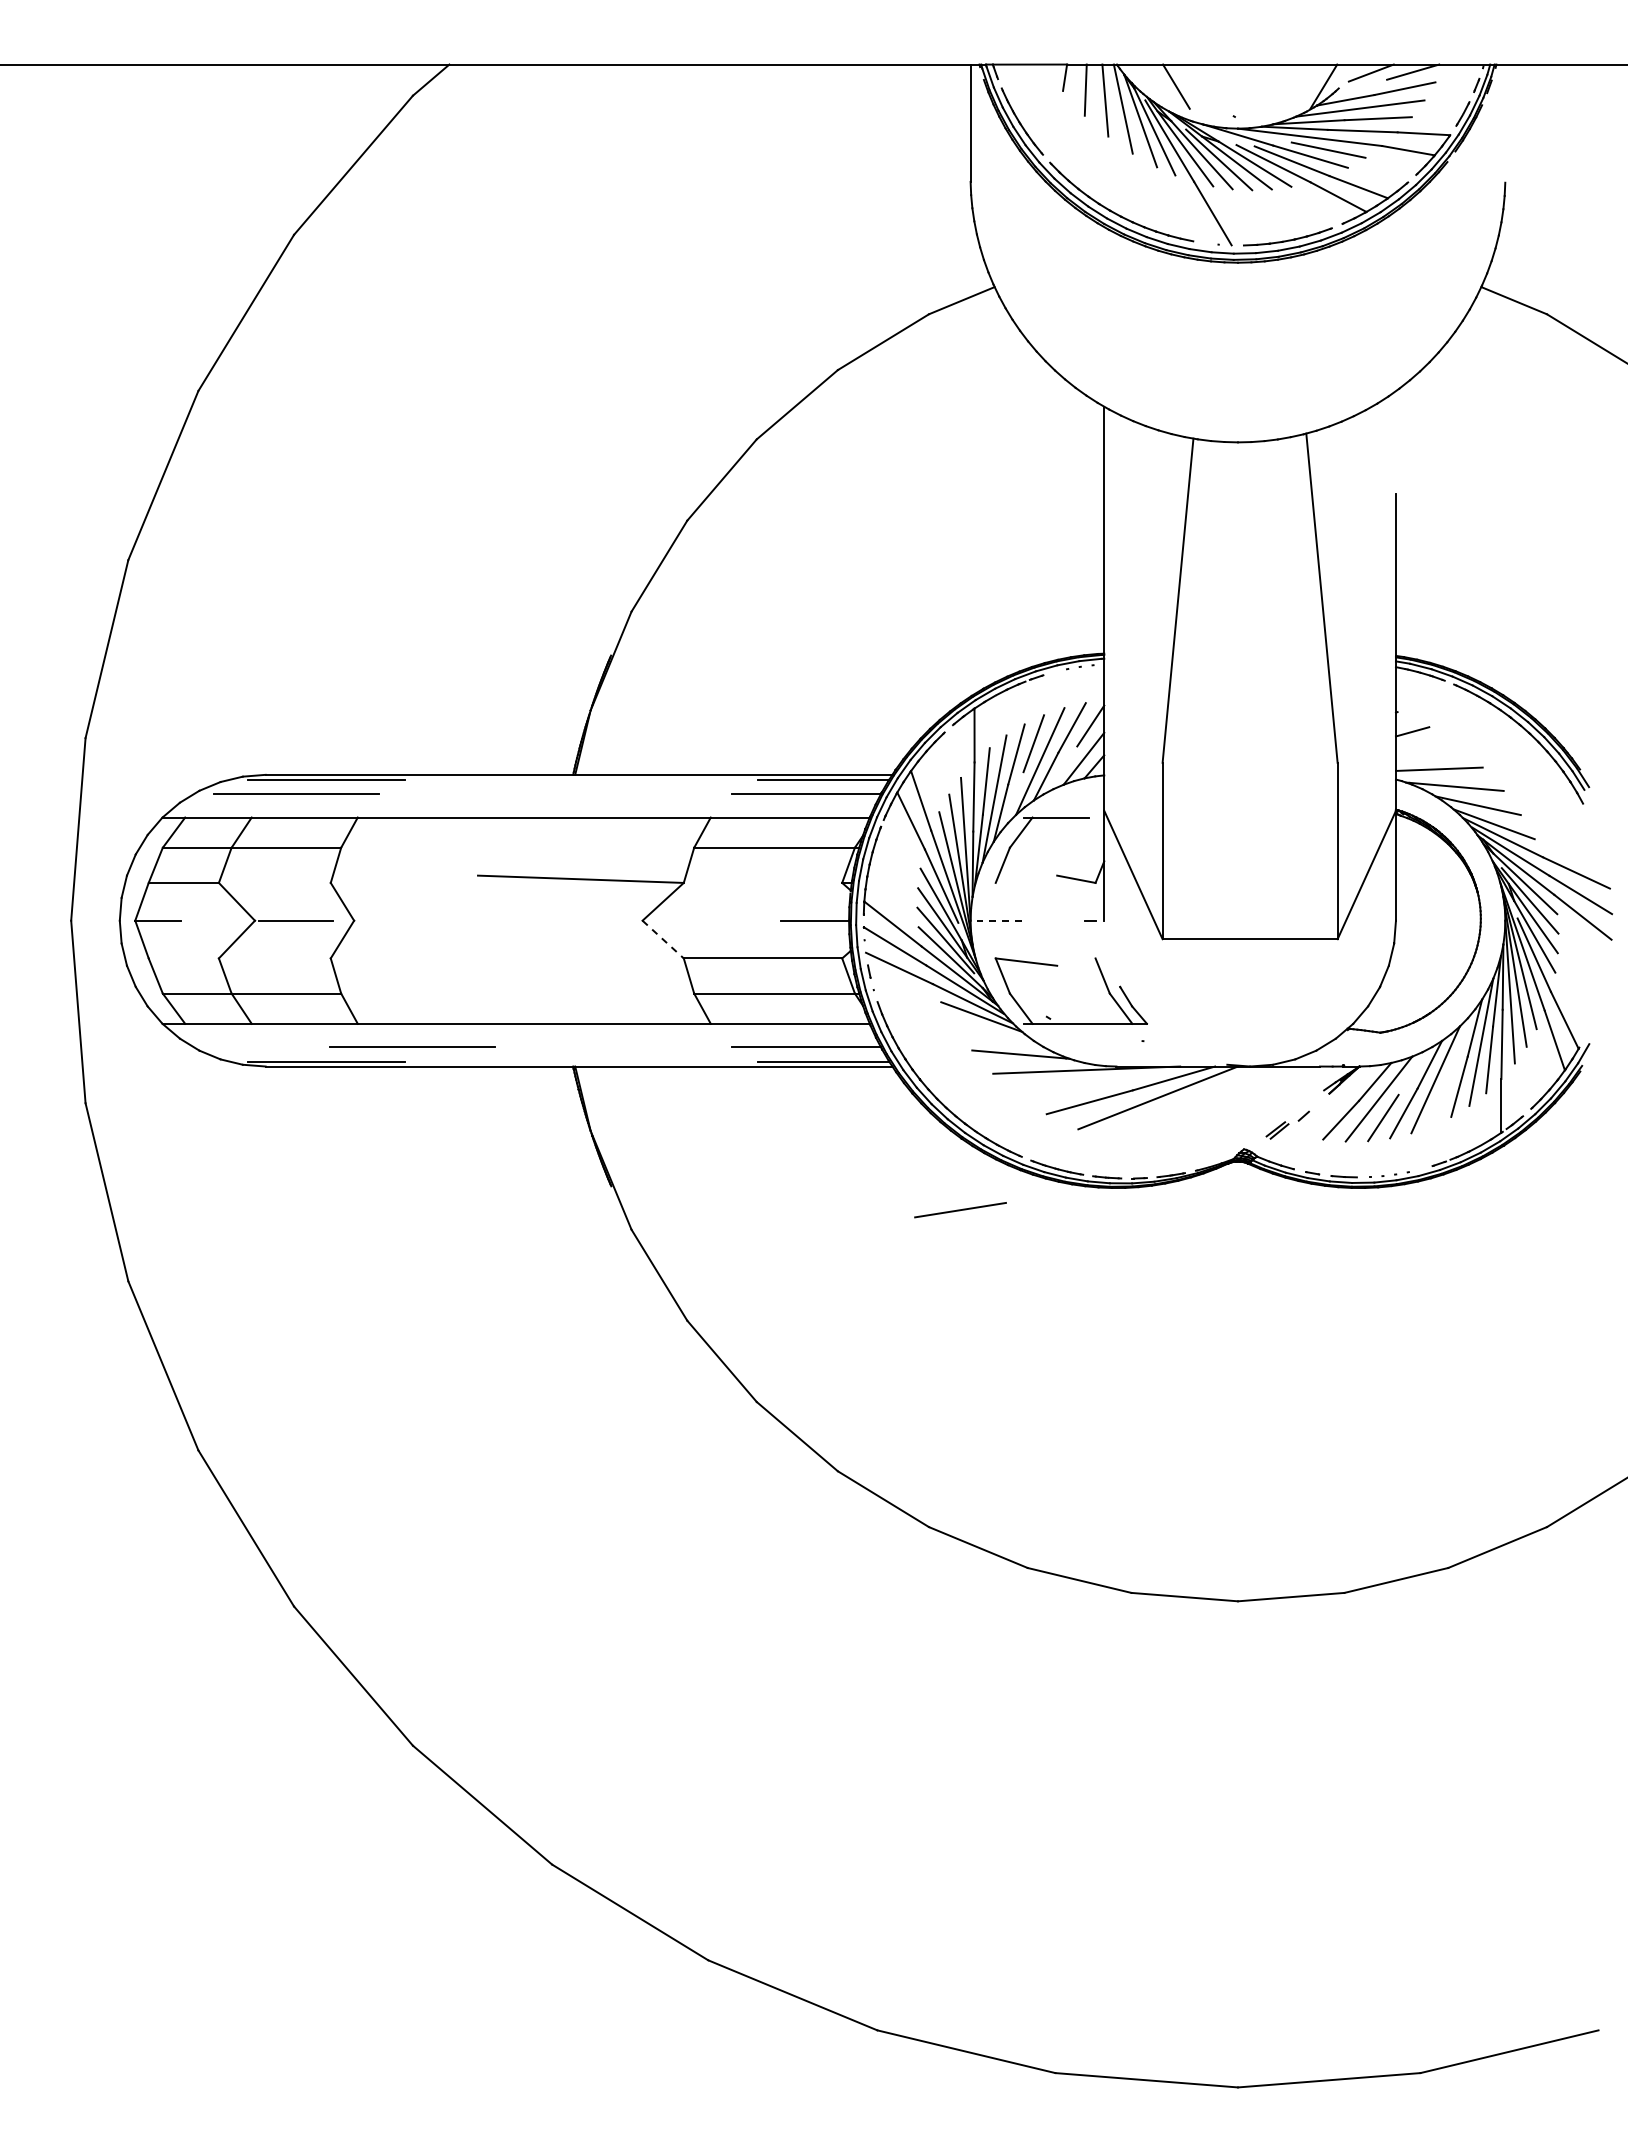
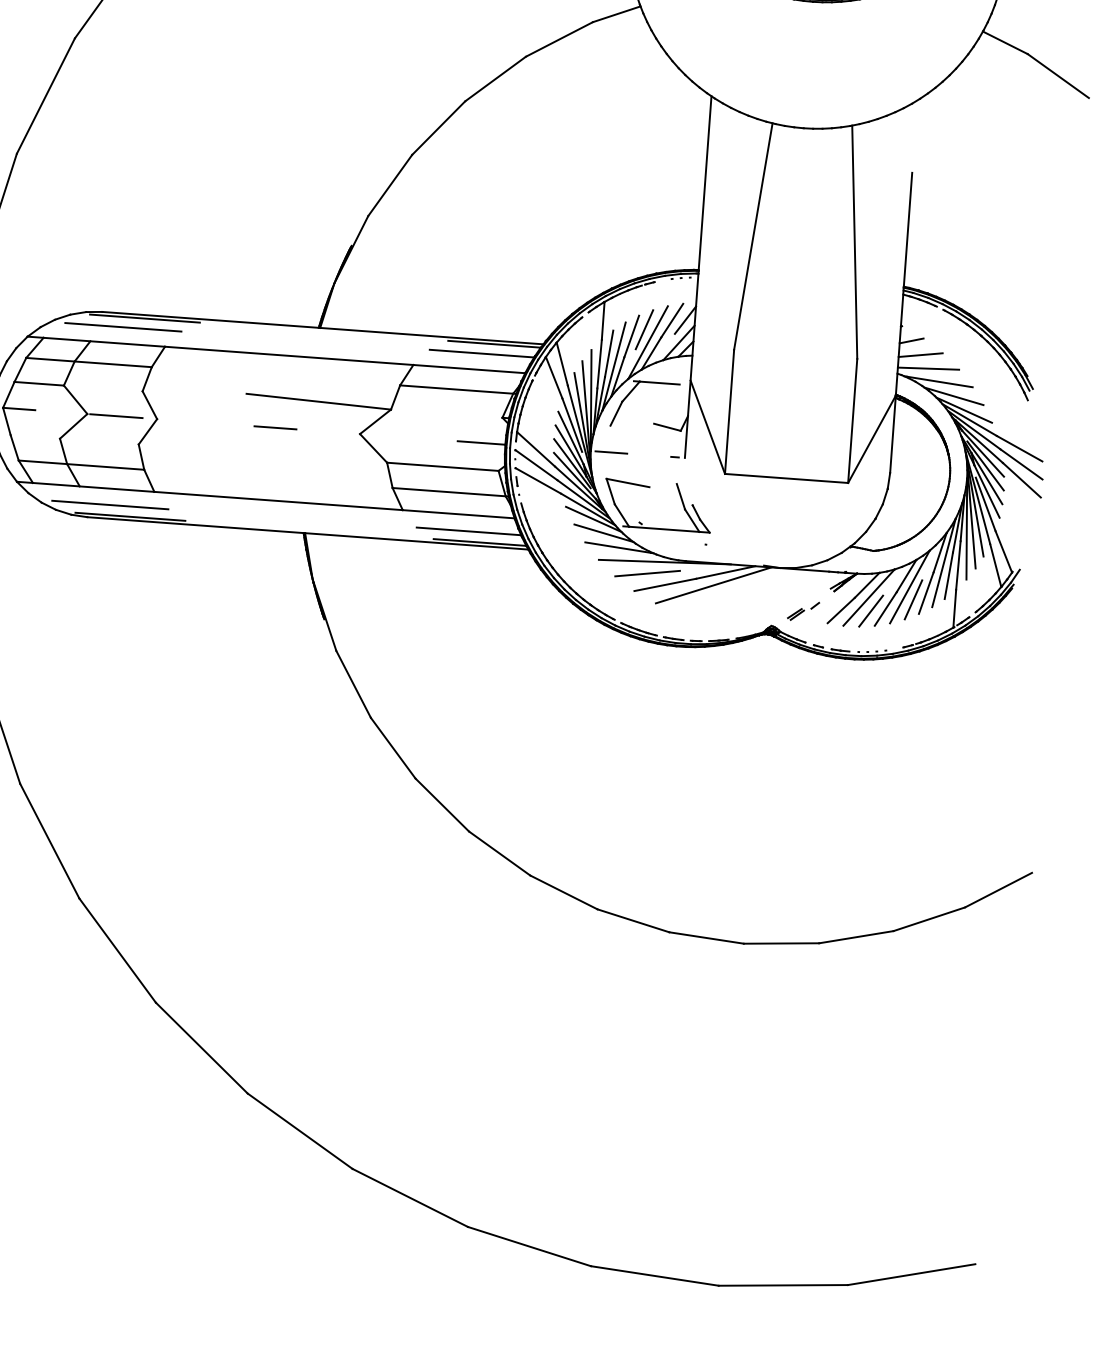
line: (1426, 750) -> (920, 354), added
line: (522, 920) -> (275, 427), added
line: (999, 920) -> (611, 452), dashed -> solid
line: (663, 939) -> (373, 448), dashed -> solid
line: (997, 1035) -> (603, 533), added
line: (412, 1046) -> (110, 504), moved
line: (1441, 1097) -> (913, 599), added
line: (960, 1210) -> (647, 573), moved

